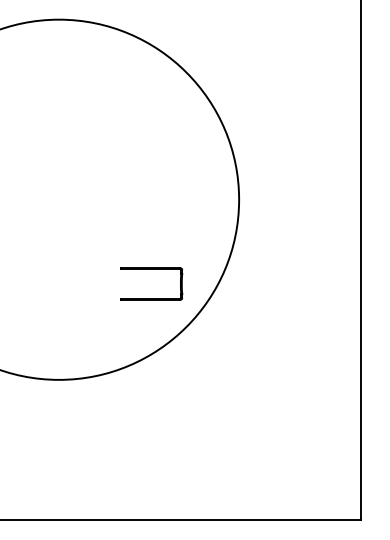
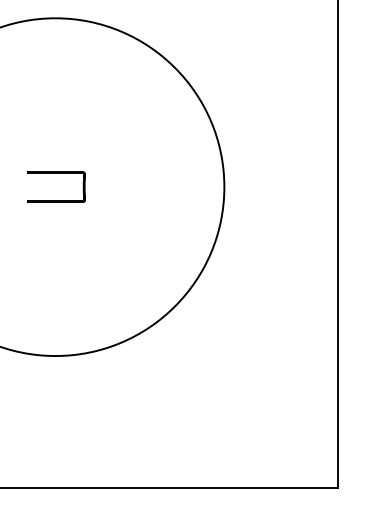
part: (151, 269) -> (56, 173), moved

